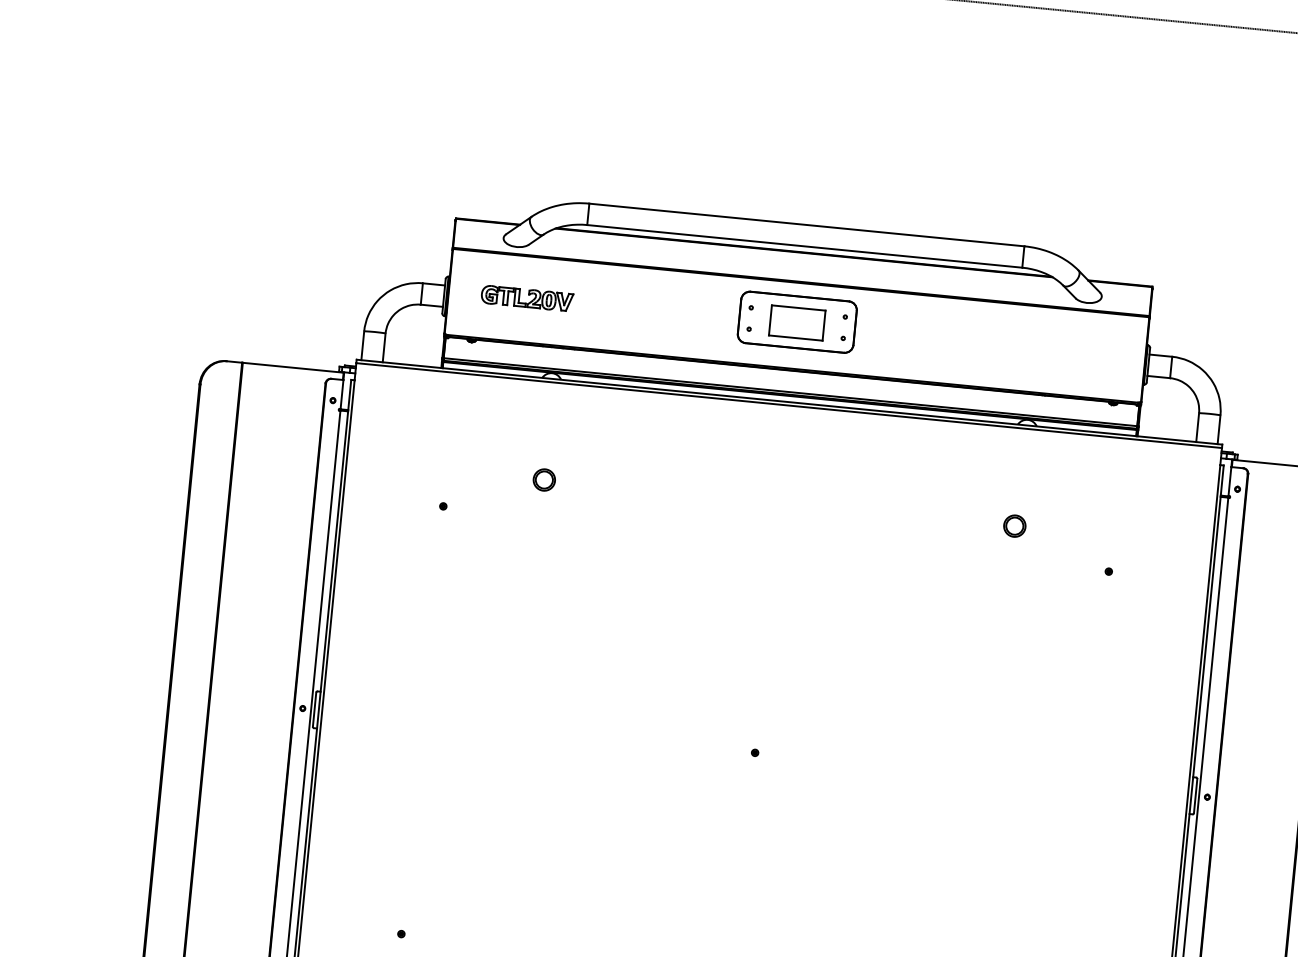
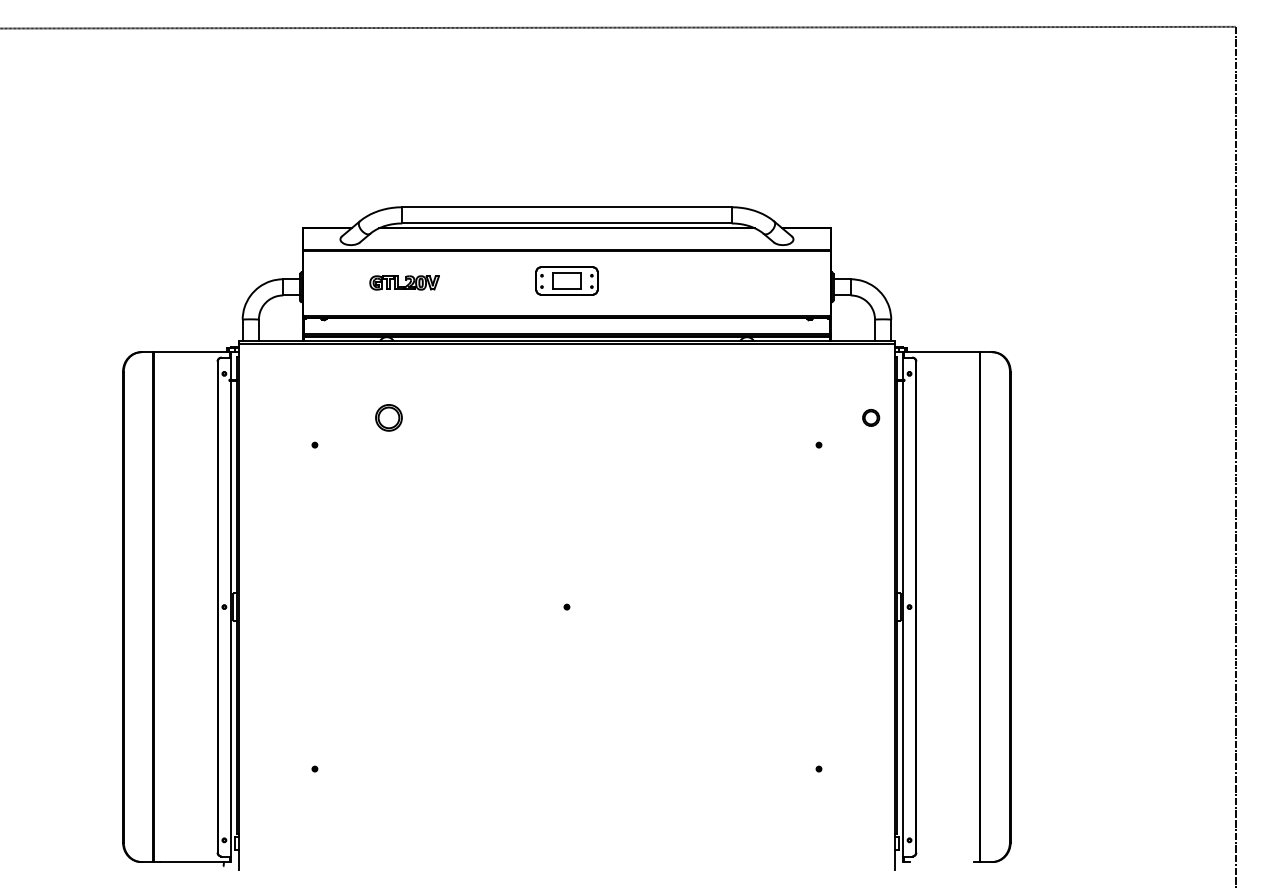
part: (527, 297) -> (404, 282), moved
part: (796, 321) -> (566, 280), size x0.7
part: (544, 479) -> (388, 417), size x1.6
part: (1015, 525) -> (871, 417), moved

